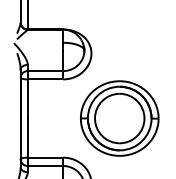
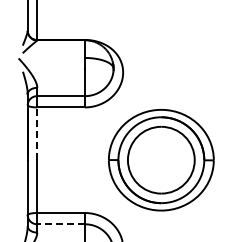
line: (27, 98) -> (37, 133), solid -> dashed
line: (45, 166) -> (61, 224), solid -> dashed

